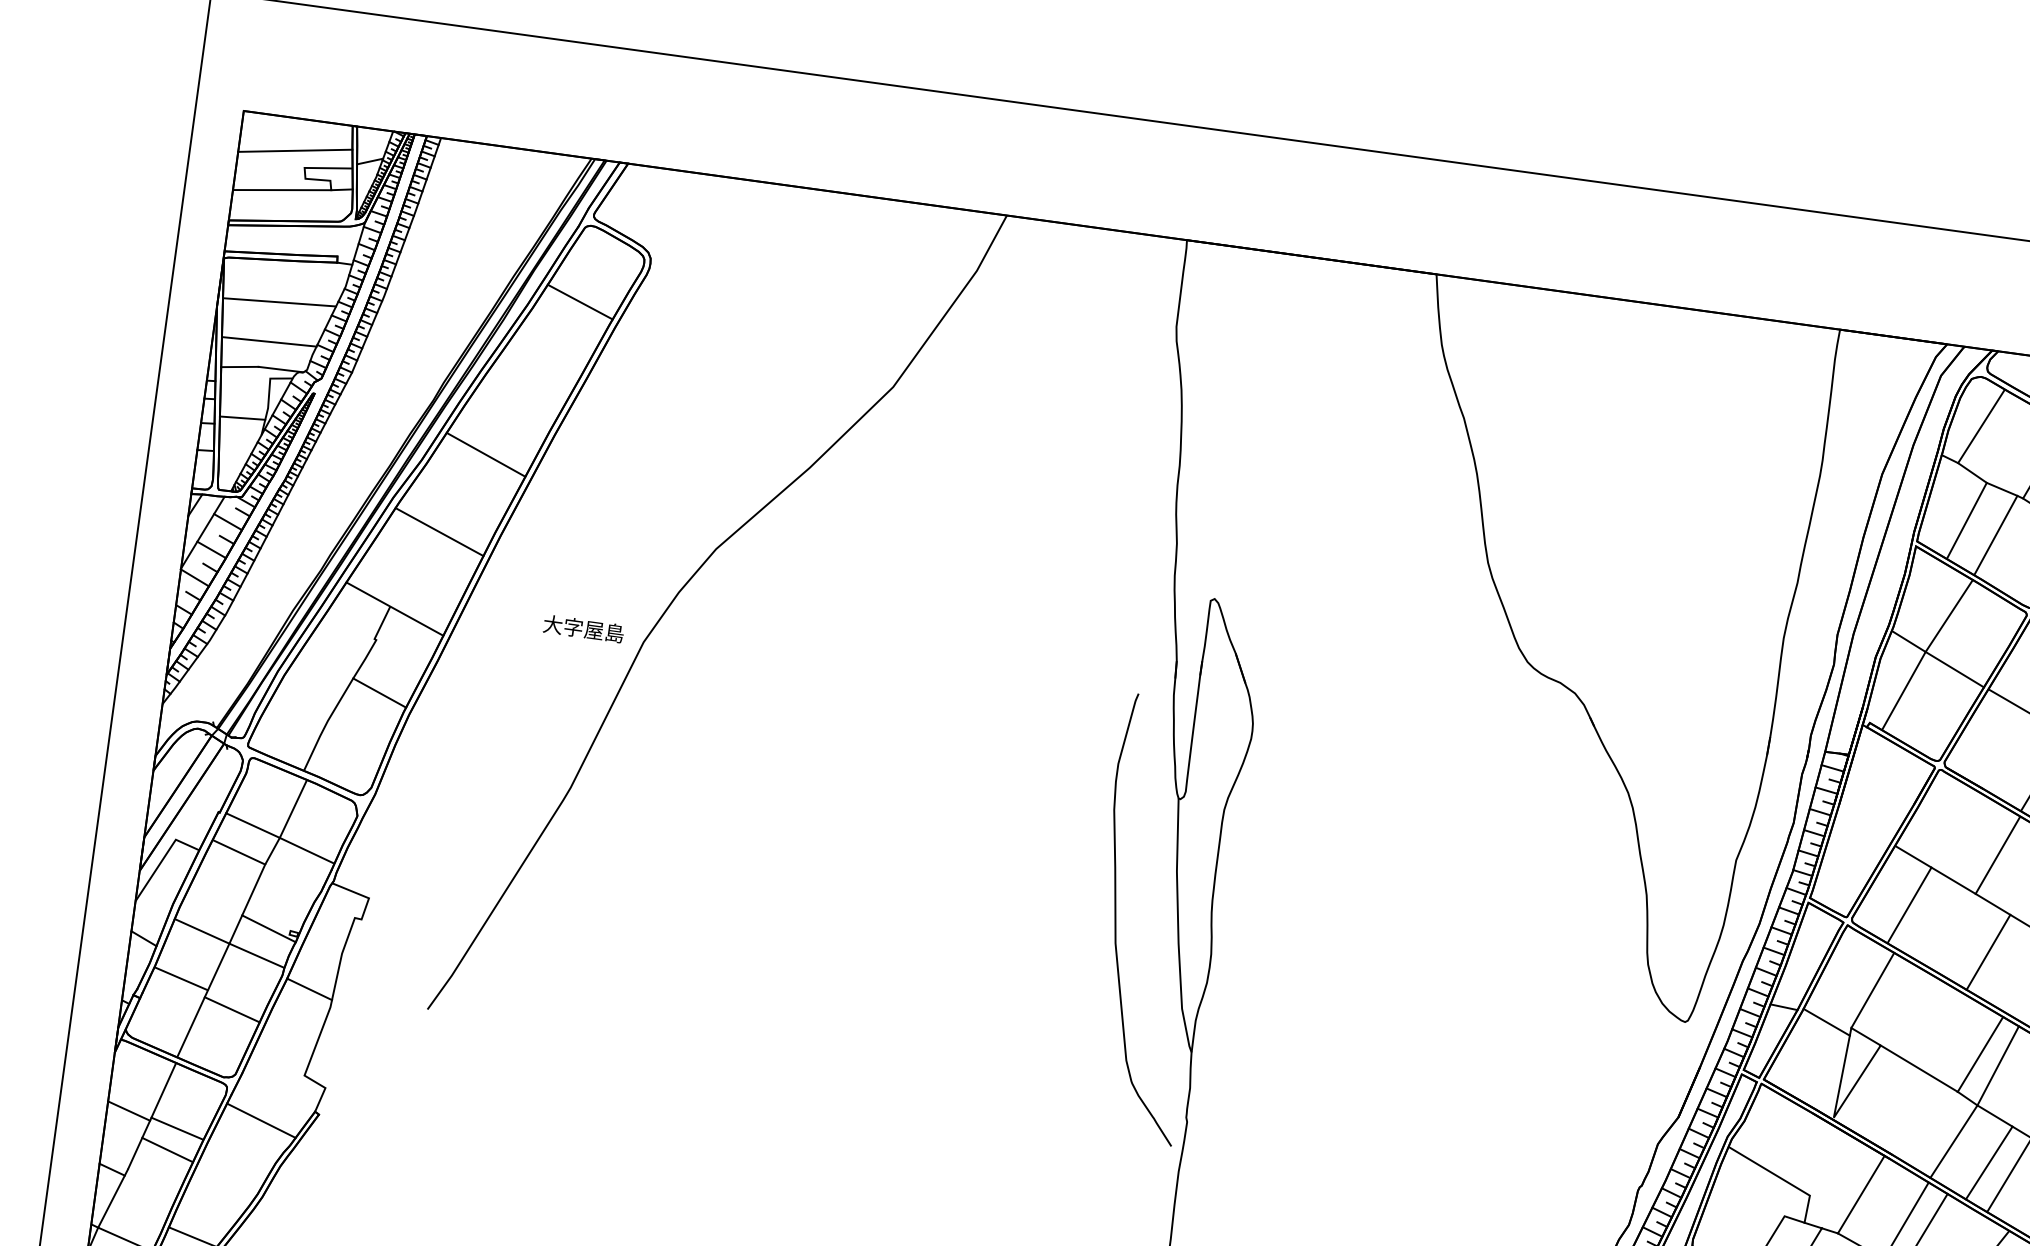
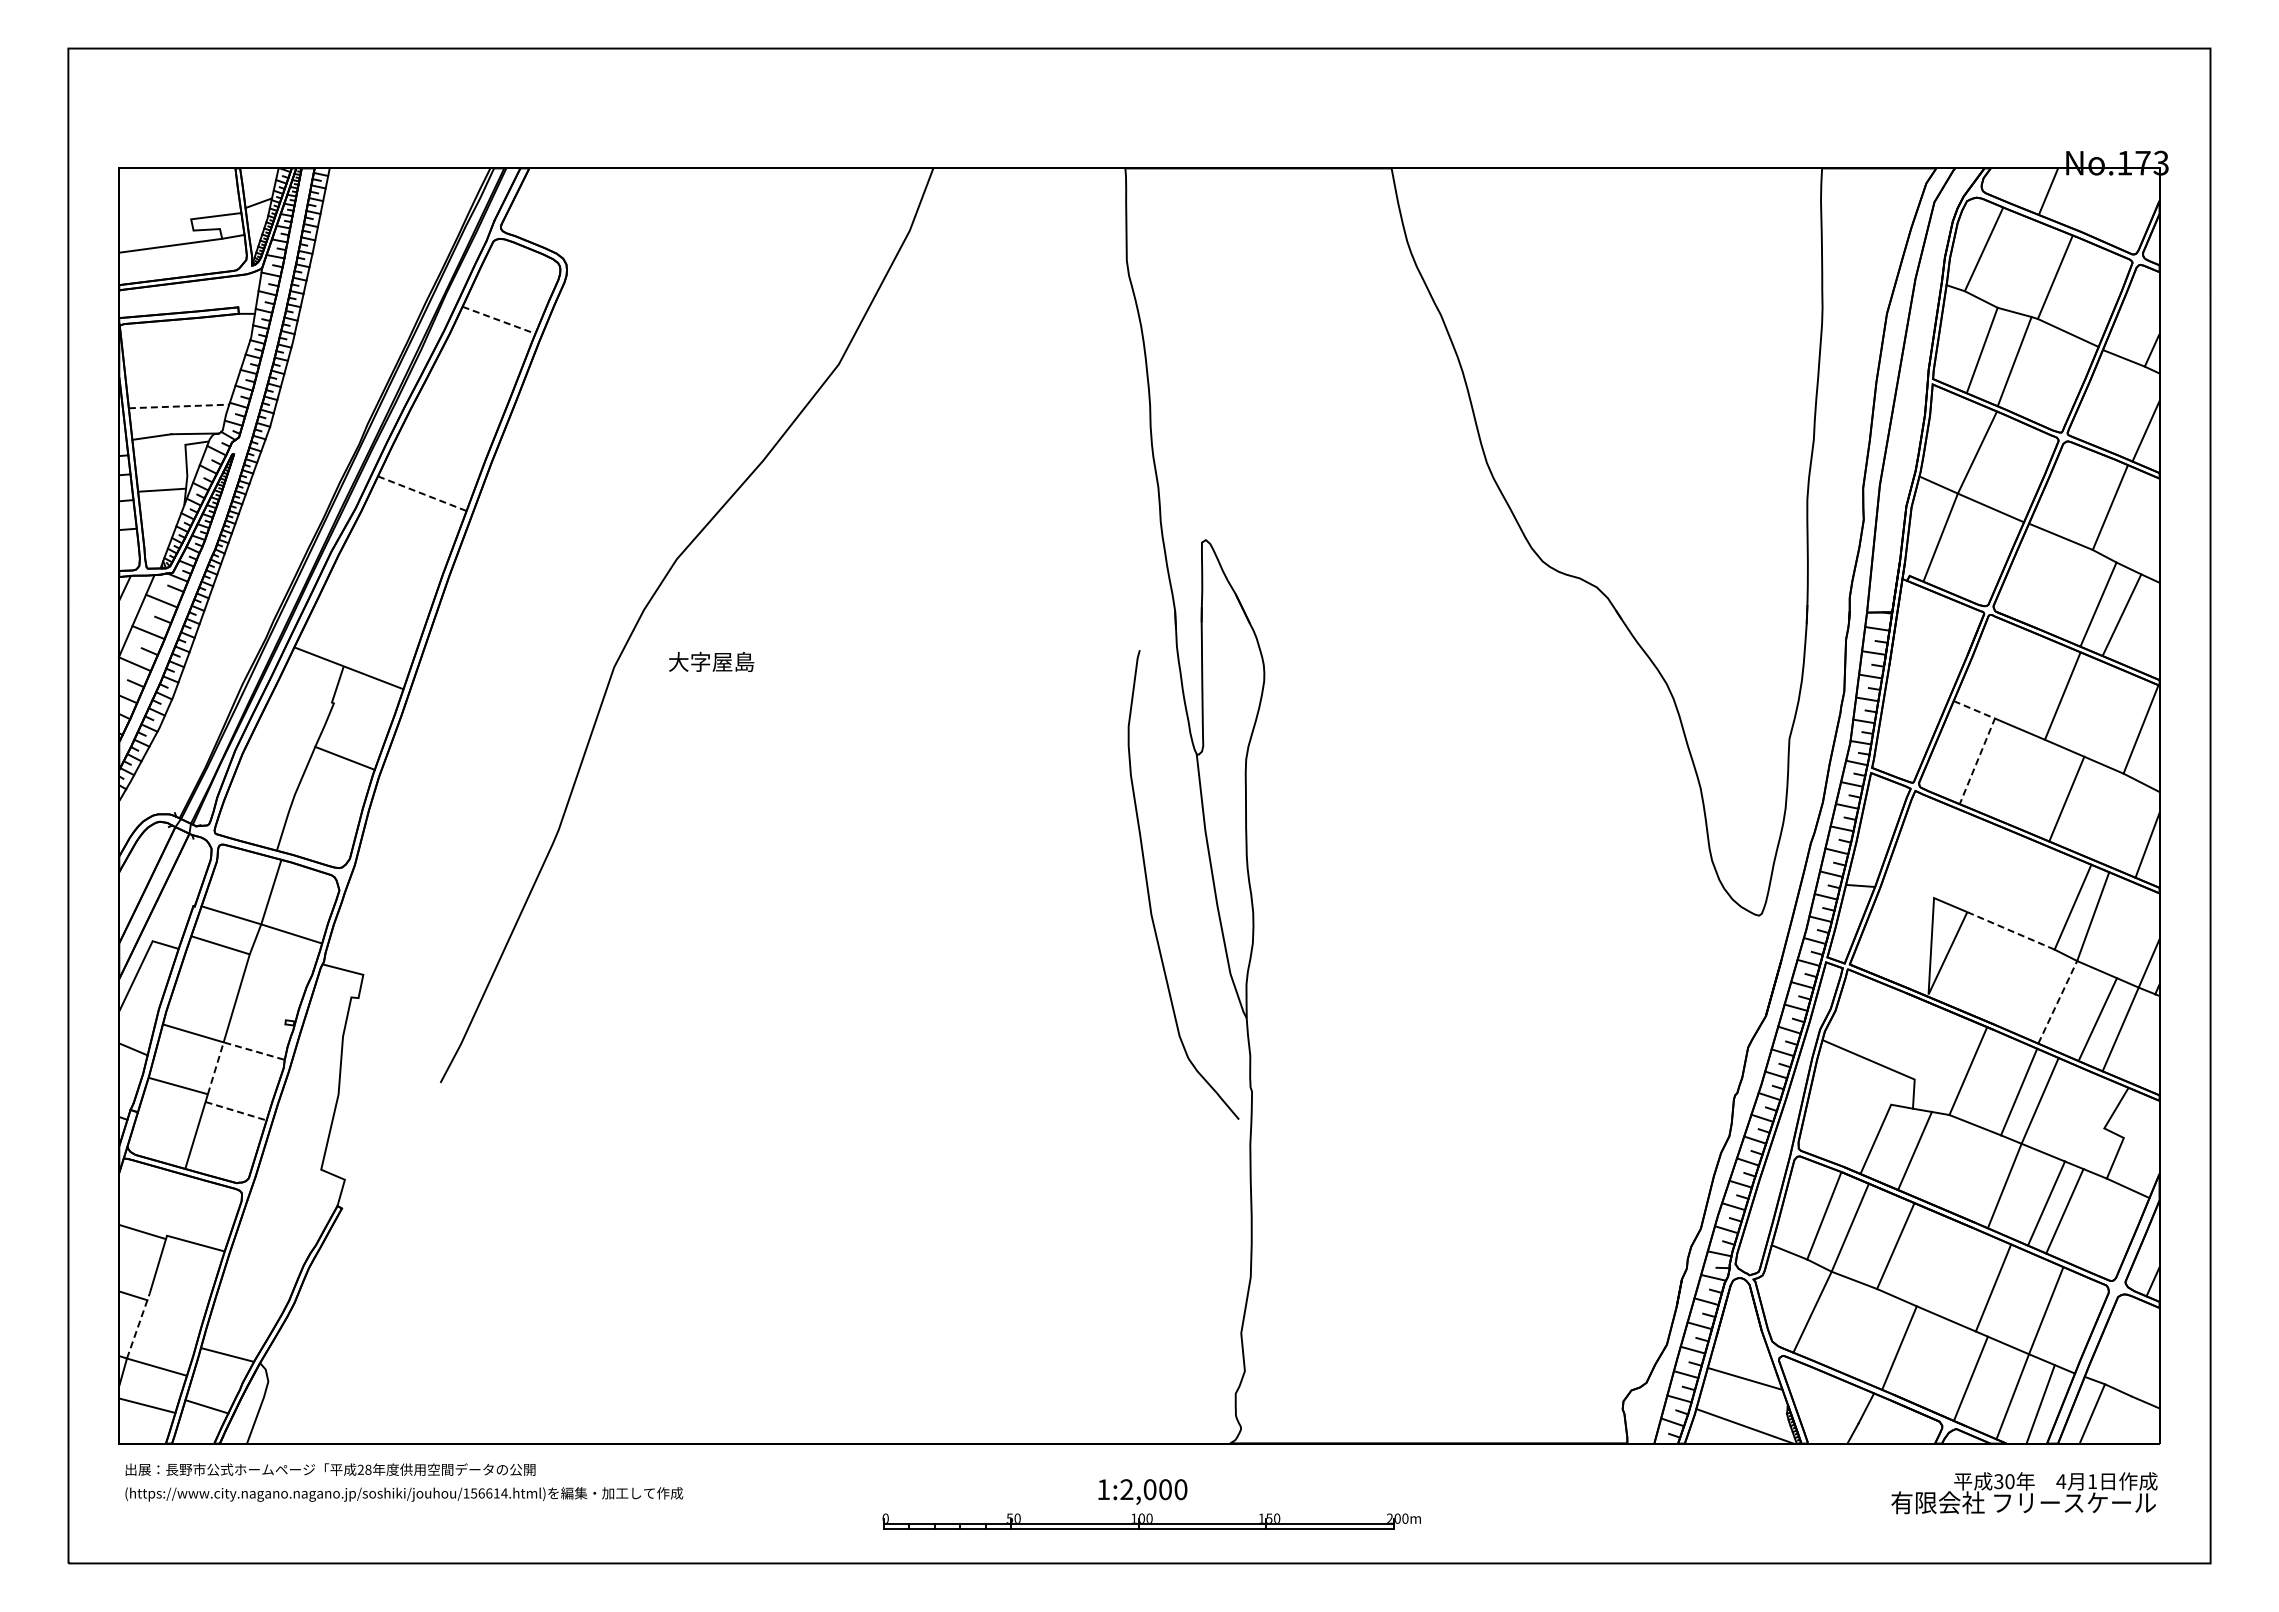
line: (294, 150) -> (178, 202), removed
line: (278, 302) -> (183, 363), removed
line: (579, 302) -> (498, 320), solid -> dashed
line: (269, 341) -> (179, 406), solid -> dashed
line: (486, 454) -> (422, 493), solid -> dashed
line: (439, 532) -> (384, 581), removed
text: (583, 628) -> (711, 661), moved
line: (1919, 886) -> (1985, 740), solid -> dashed
line: (268, 928) -> (262, 1020), removed
line: (232, 945) -> (227, 1043), solid -> dashed
line: (309, 989) -> (314, 1078), removed
line: (1873, 990) -> (1951, 855), removed
line: (232, 1010) -> (236, 1111), solid -> dashed
line: (1826, 1022) -> (1907, 895), removed
line: (1919, 1068) -> (2011, 930), solid -> dashed
line: (164, 1089) -> (176, 1204), removed
line: (261, 1121) -> (282, 1223), removed
line: (1953, 1141) -> (2057, 1002), solid -> dashed
line: (167, 1150) -> (188, 1267), removed
line: (113, 1198) -> (138, 1325), solid -> dashed

